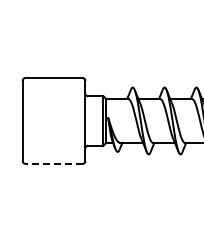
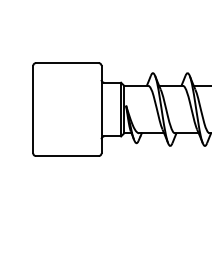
line: (54, 163) -> (67, 155), dashed -> solid

